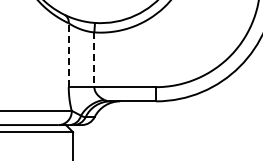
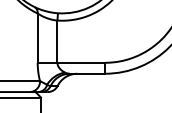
line: (68, 55) -> (37, 38), dashed -> solid
line: (94, 60) -> (57, 42), dashed -> solid

